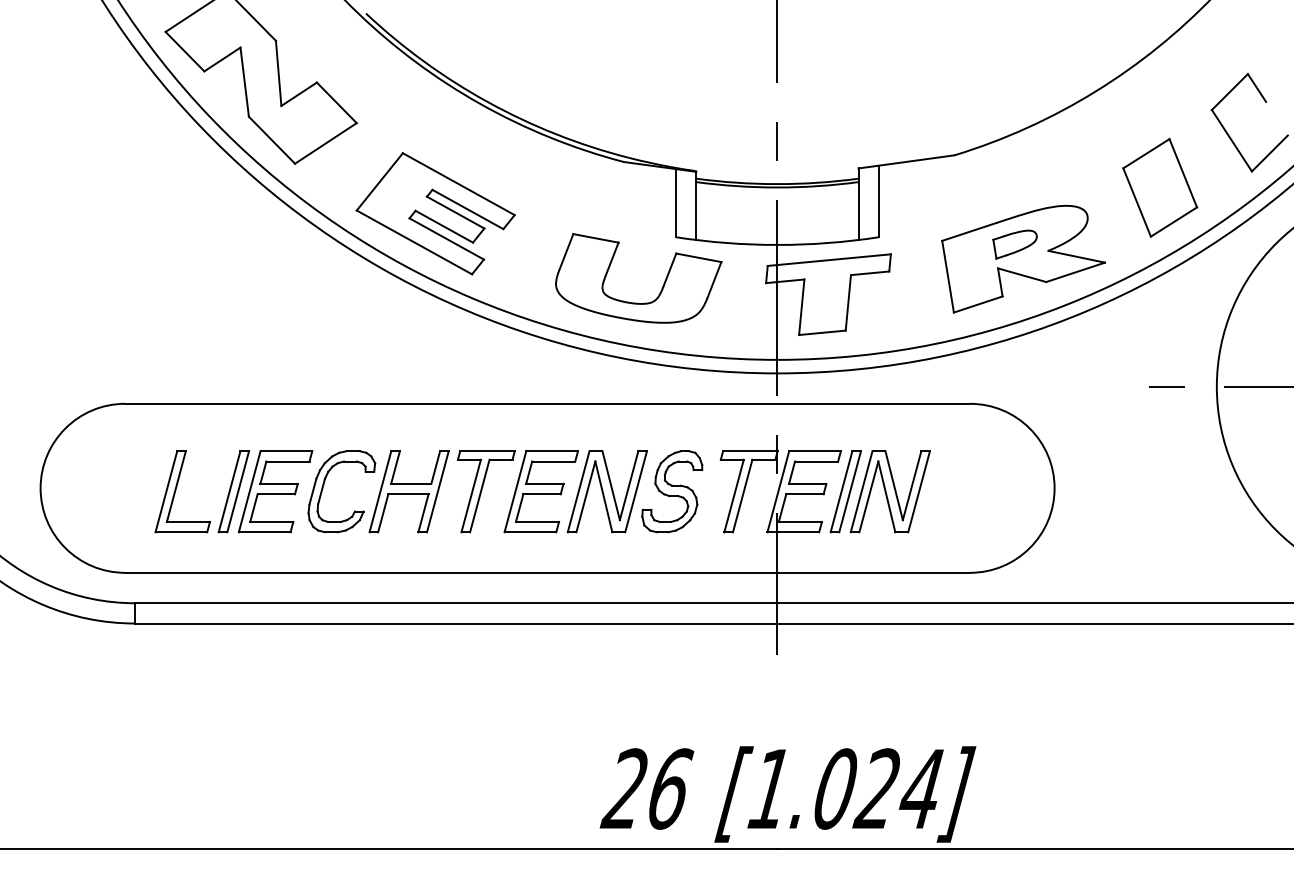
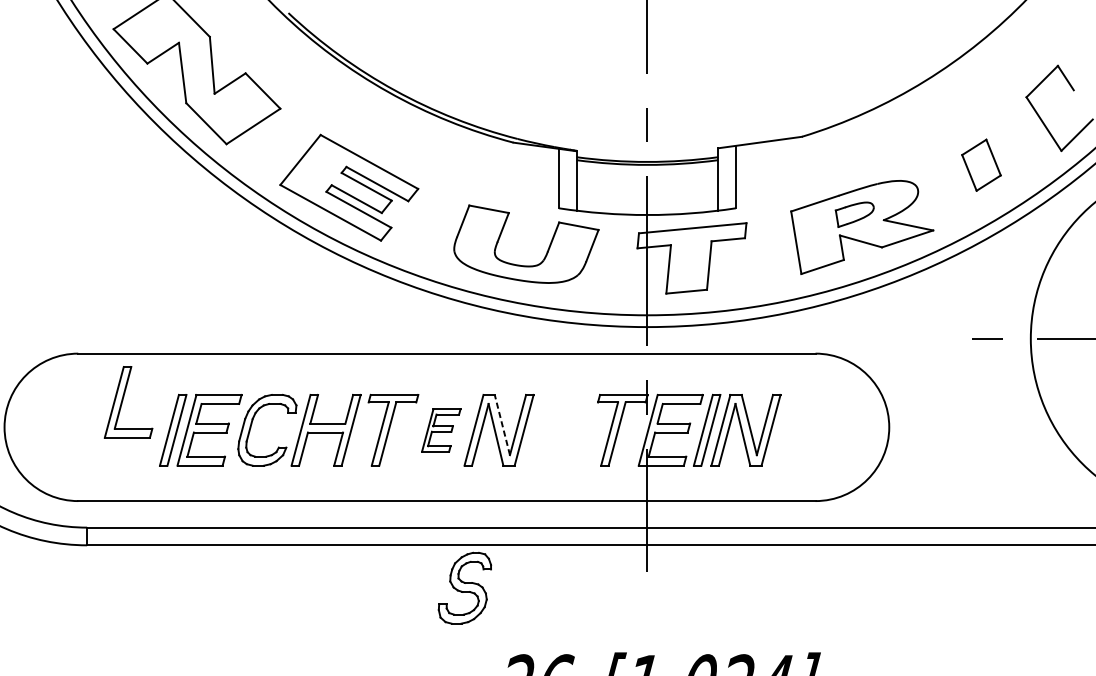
part: (1160, 187) -> (981, 164), size x0.6
line: (611, 485) -> (502, 424), solid -> dashed
part: (176, 490) -> (123, 401), moved
part: (540, 491) -> (440, 430), size x0.6
part: (672, 491) -> (465, 588), moved

